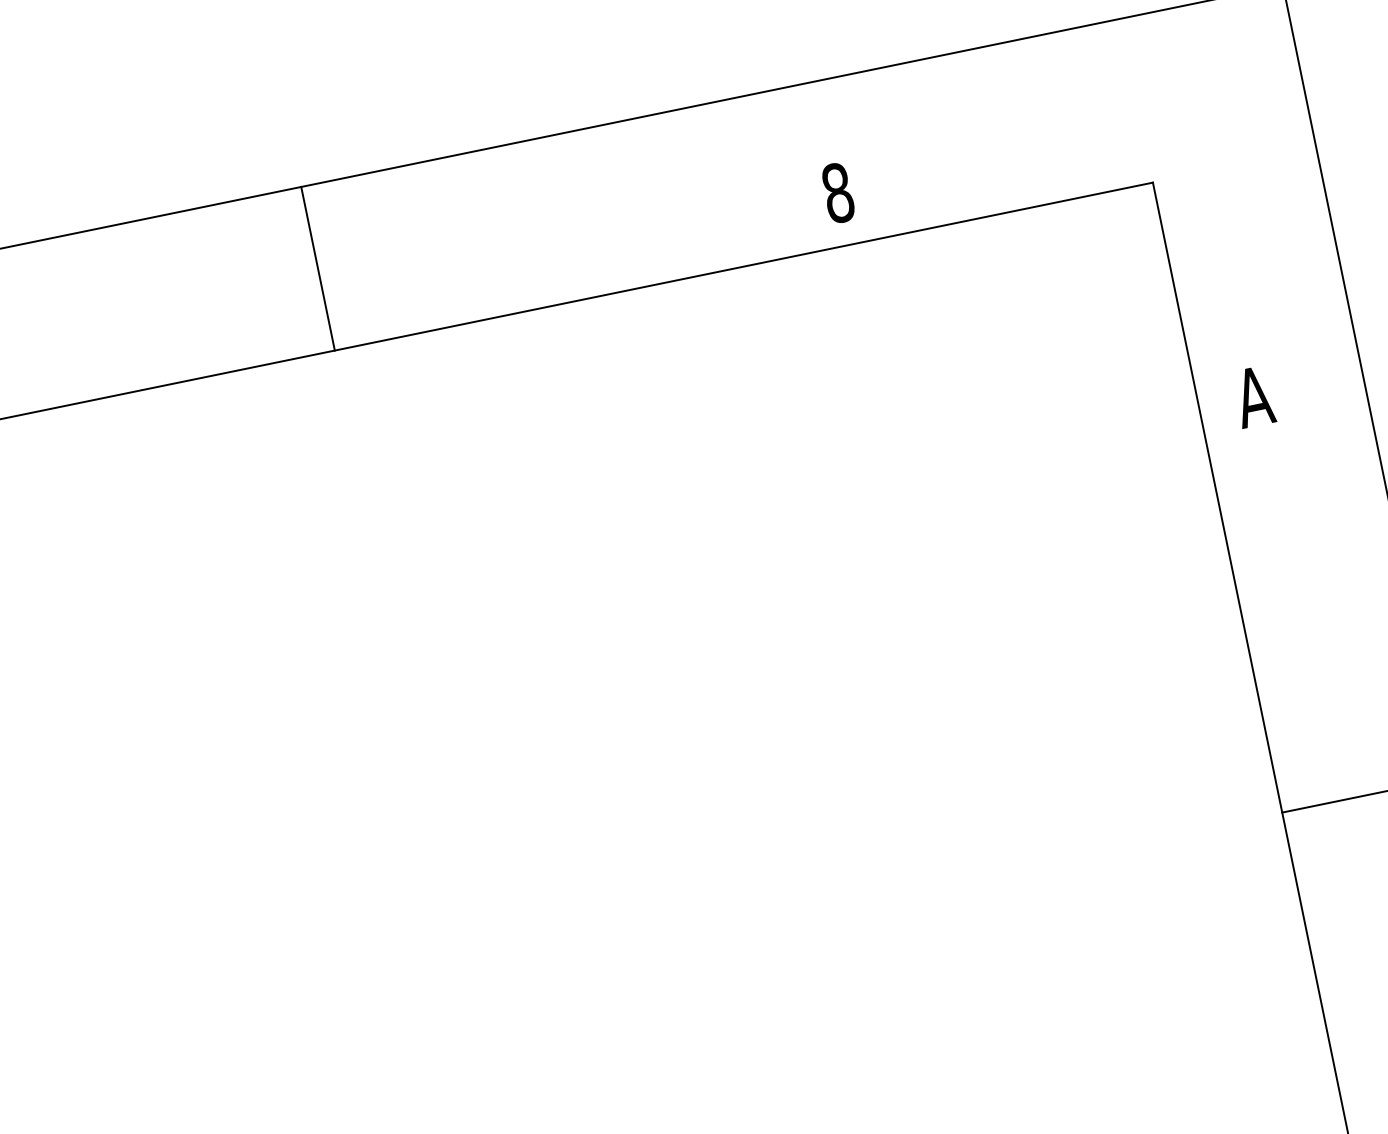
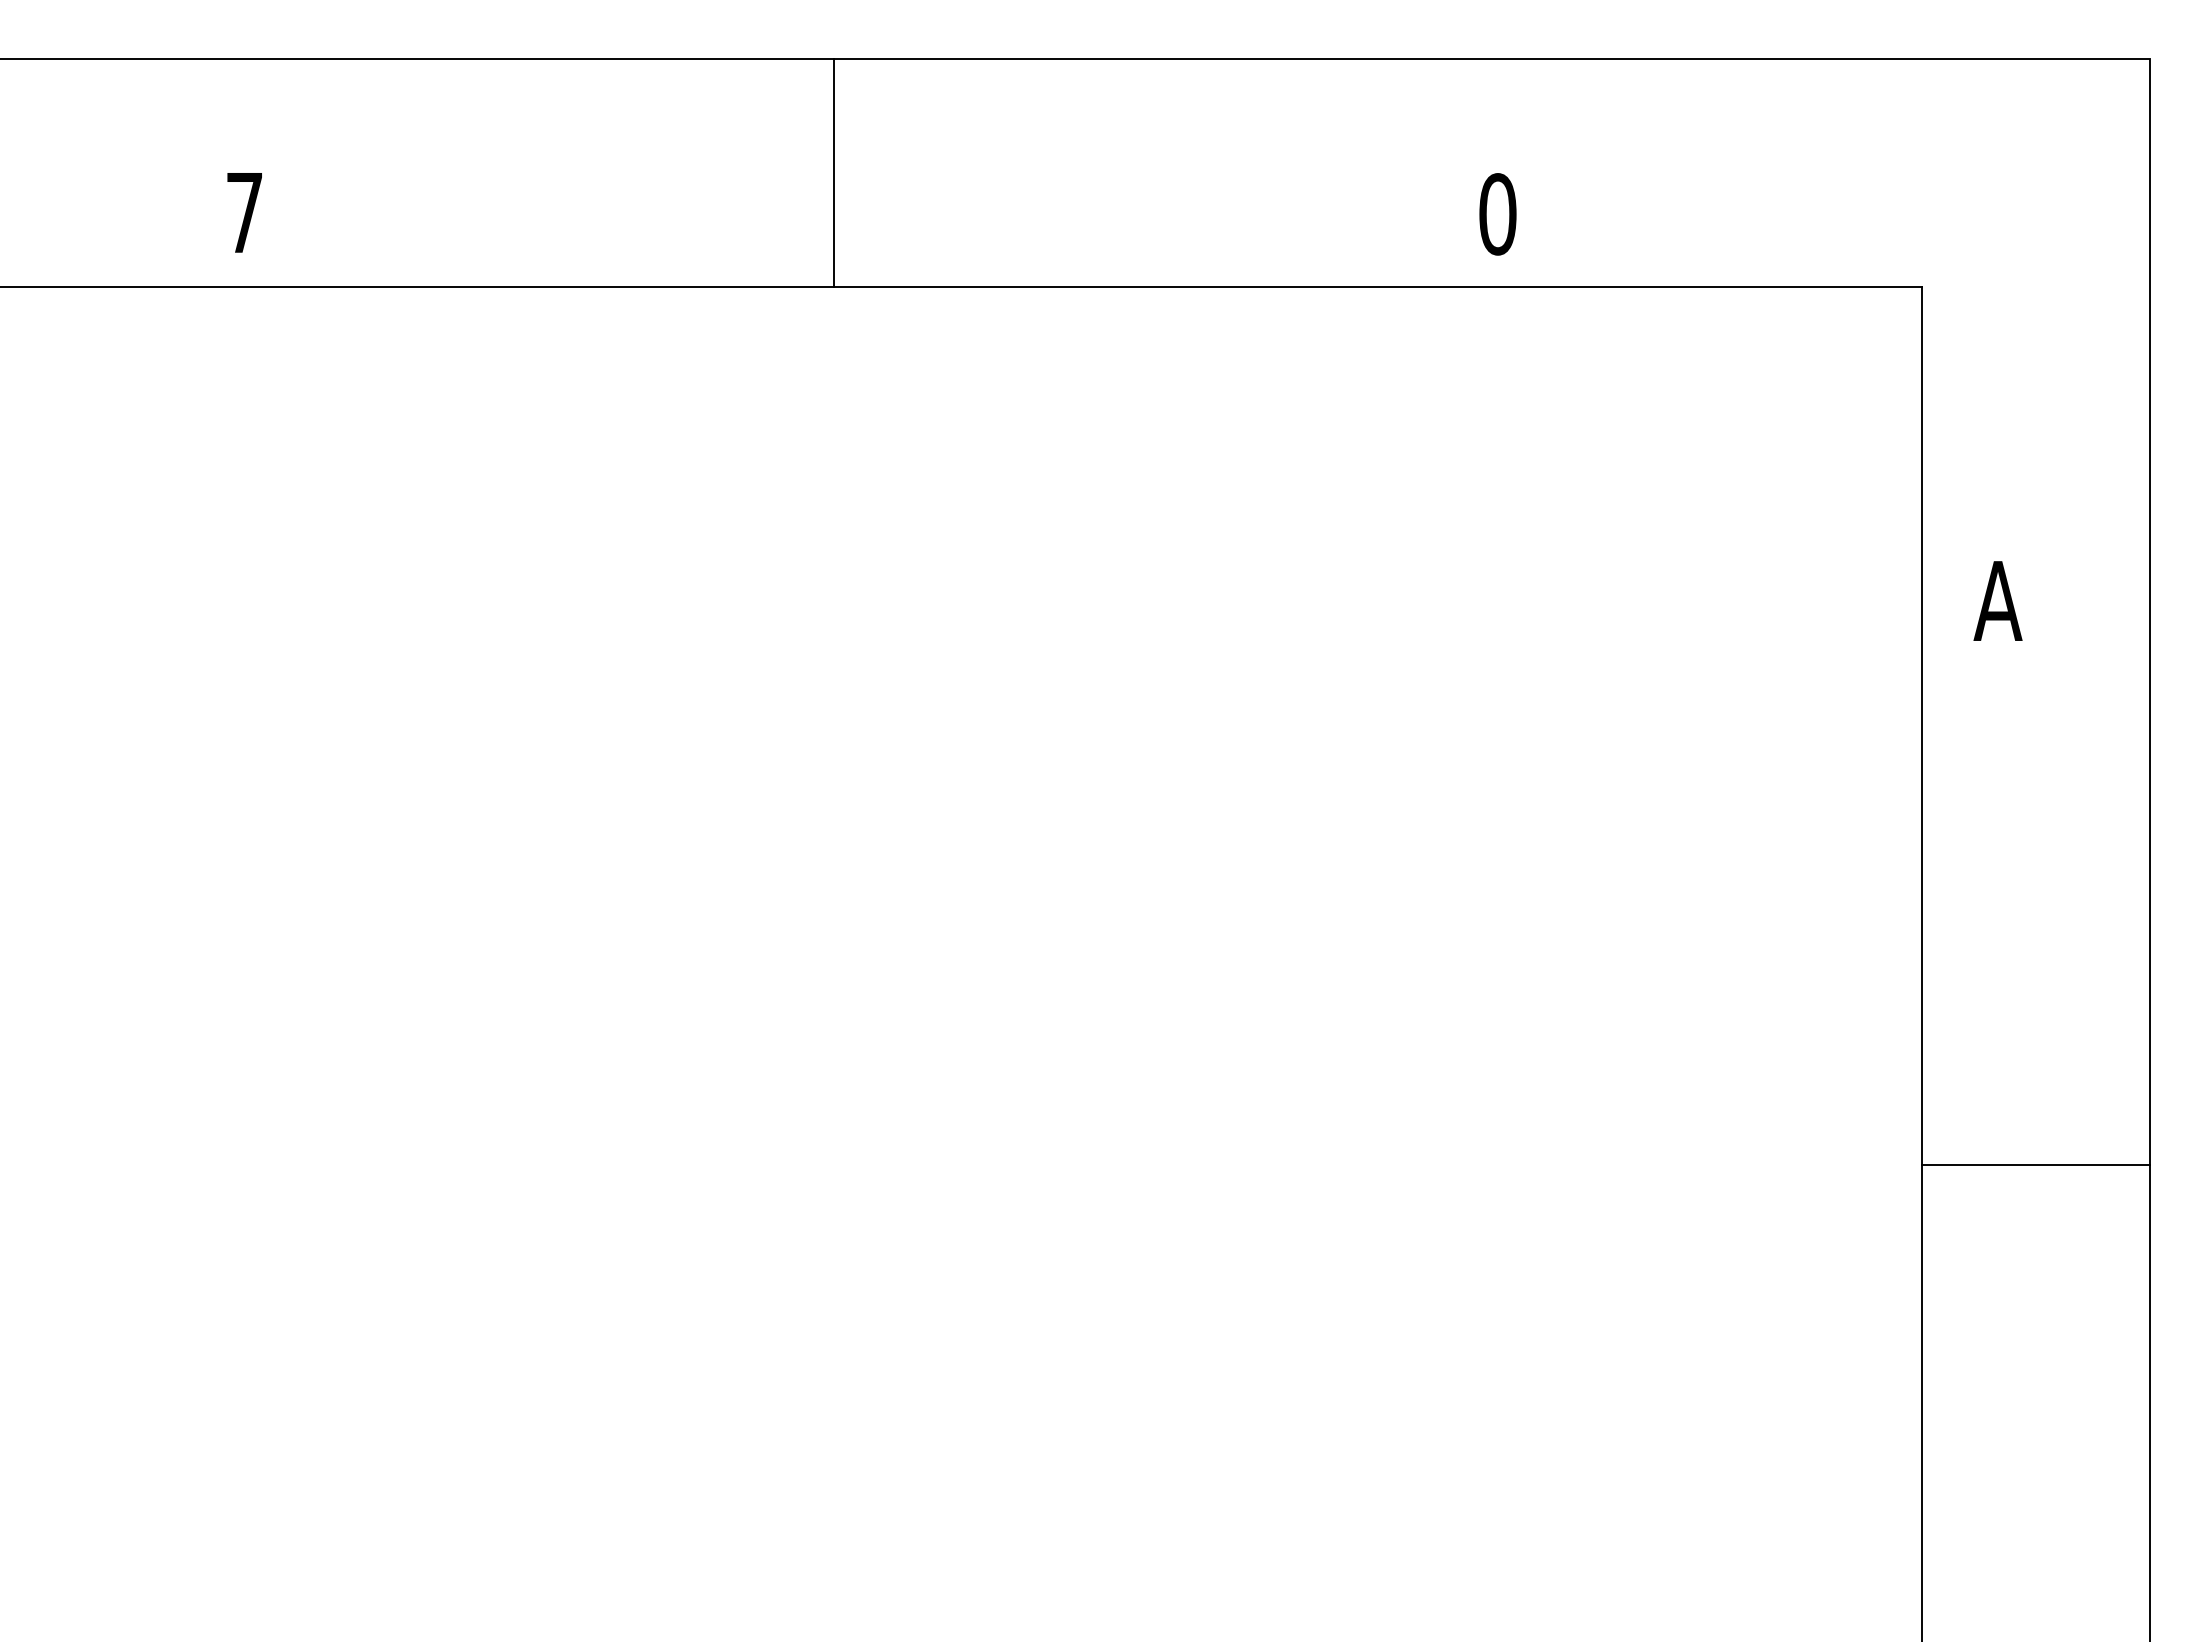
text: (837, 193) -> (1497, 214), 8 -> 0
line: (317, 268) -> (833, 172), moved

